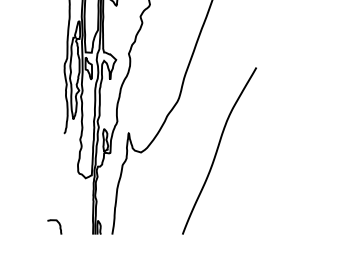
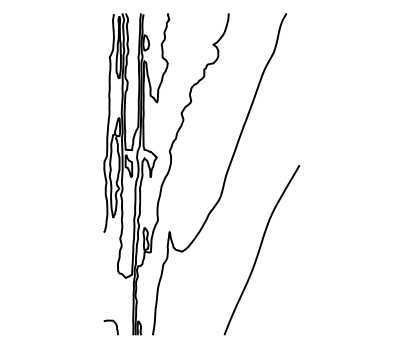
curve: (58, 225) -> (115, 325), moved

